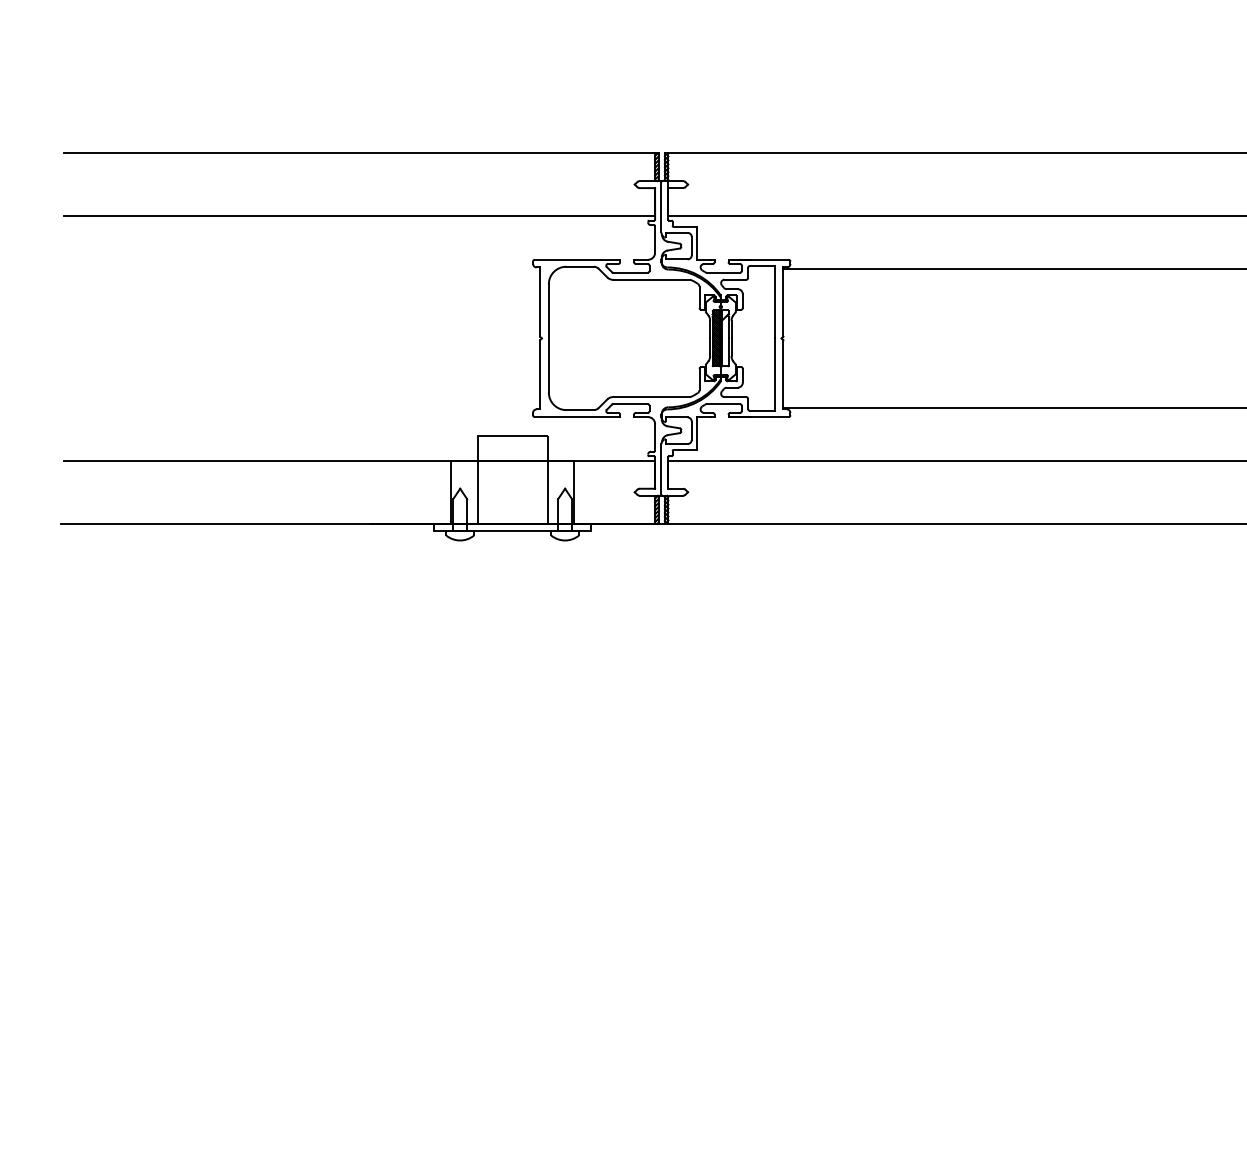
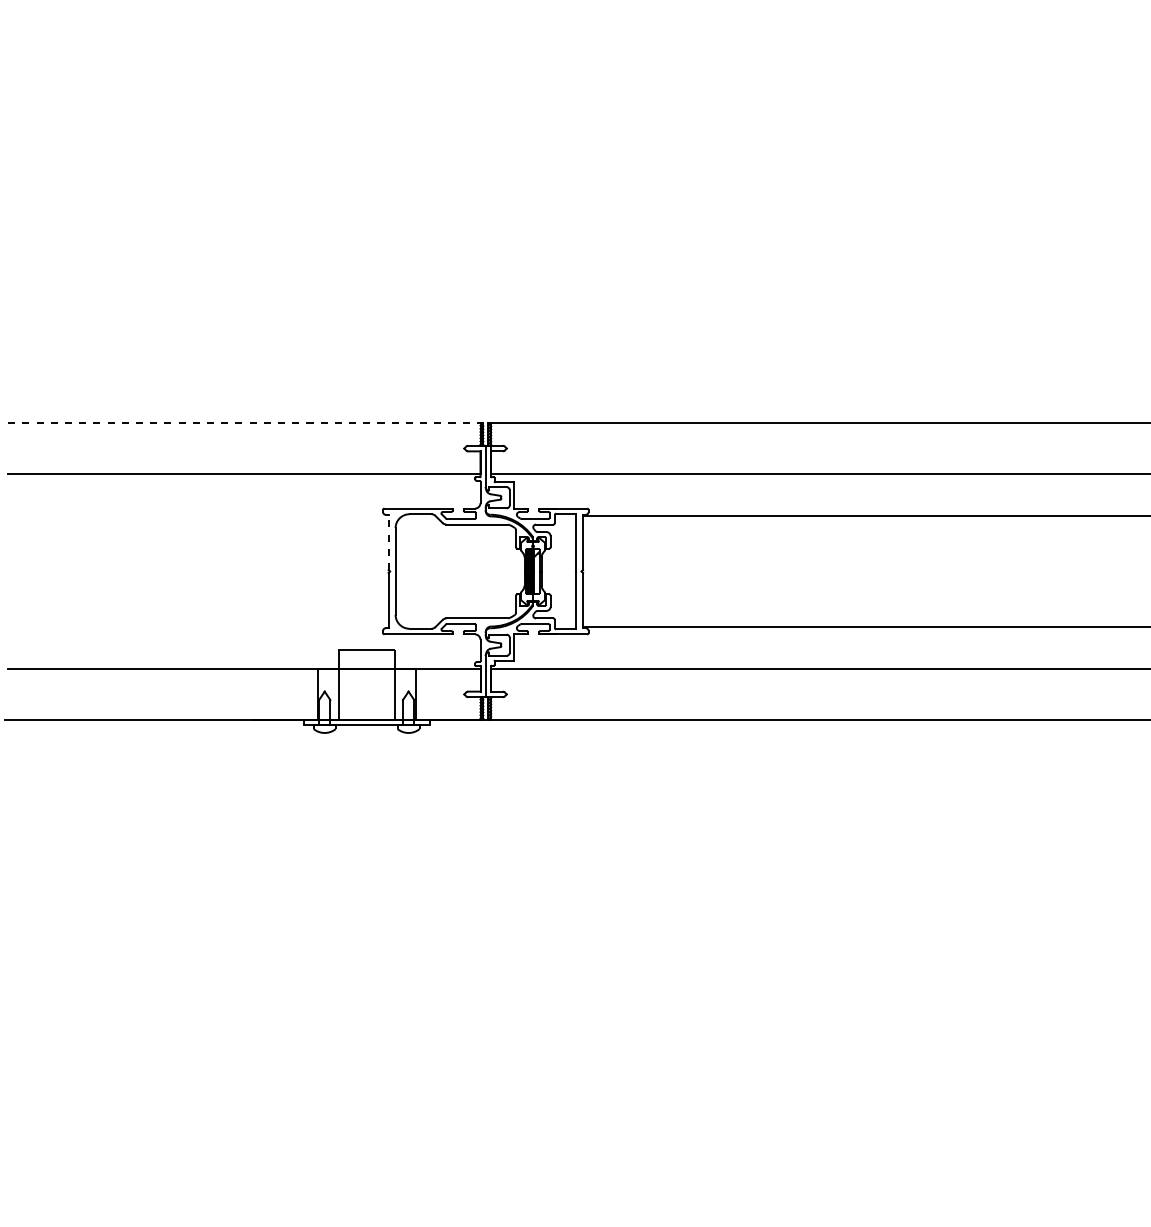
line: (359, 153) -> (244, 423), solid -> dashed
line: (539, 302) -> (388, 542), solid -> dashed

